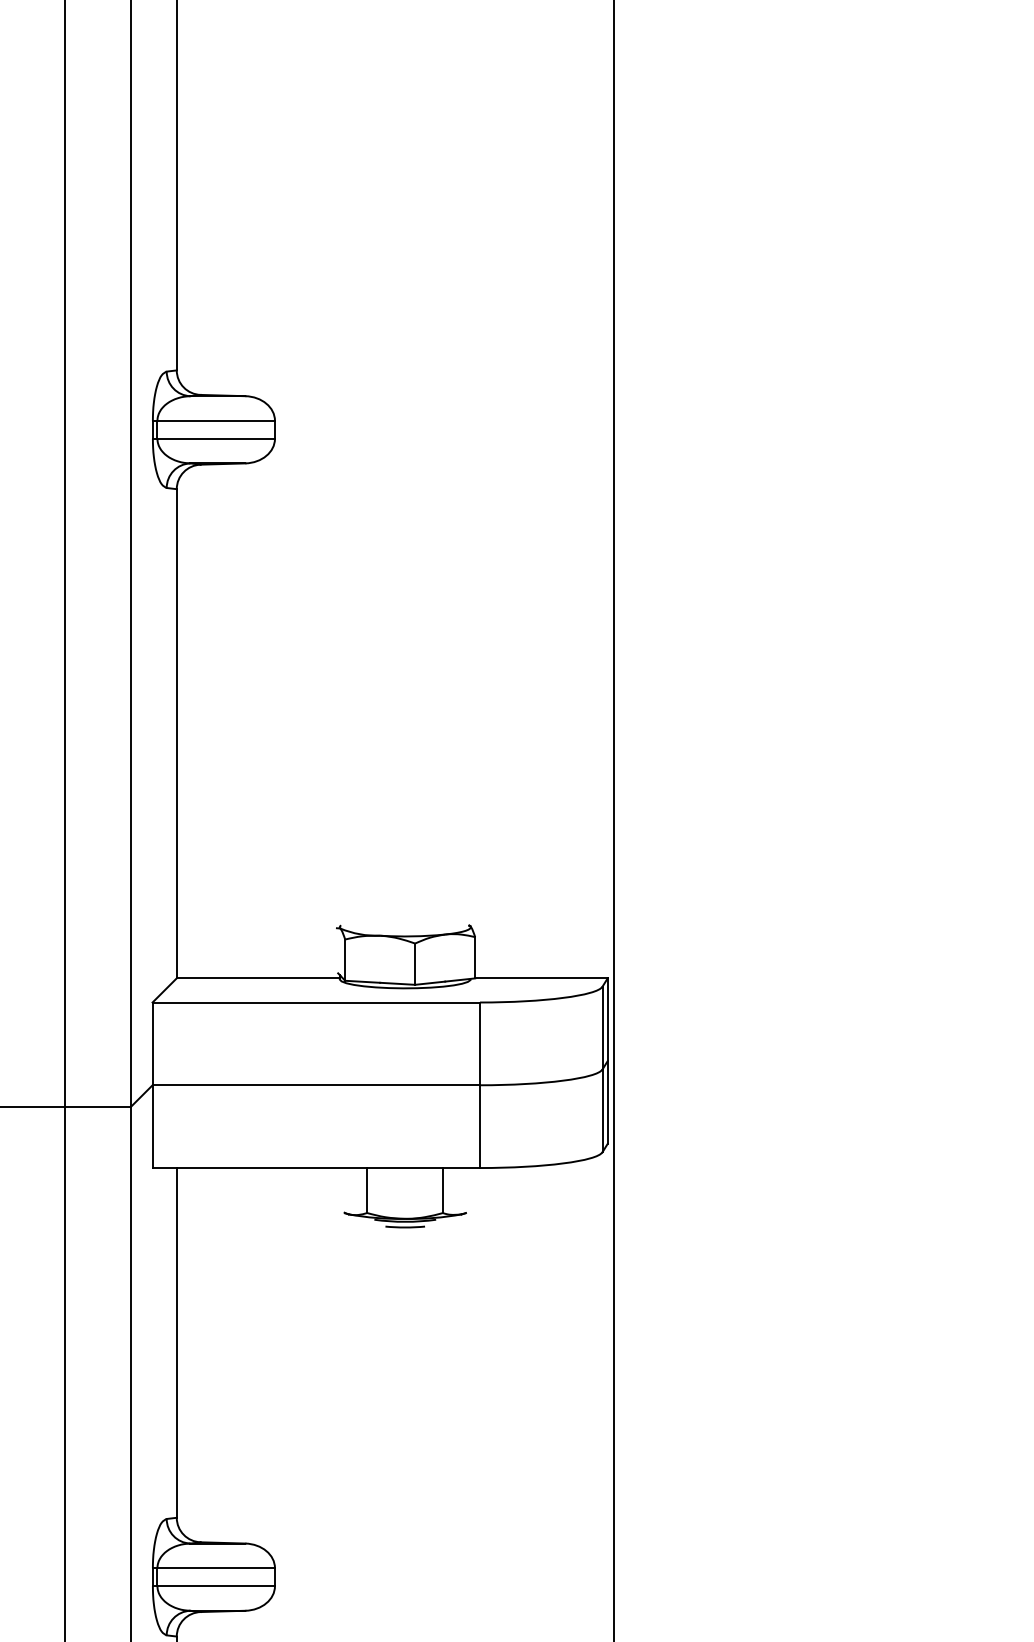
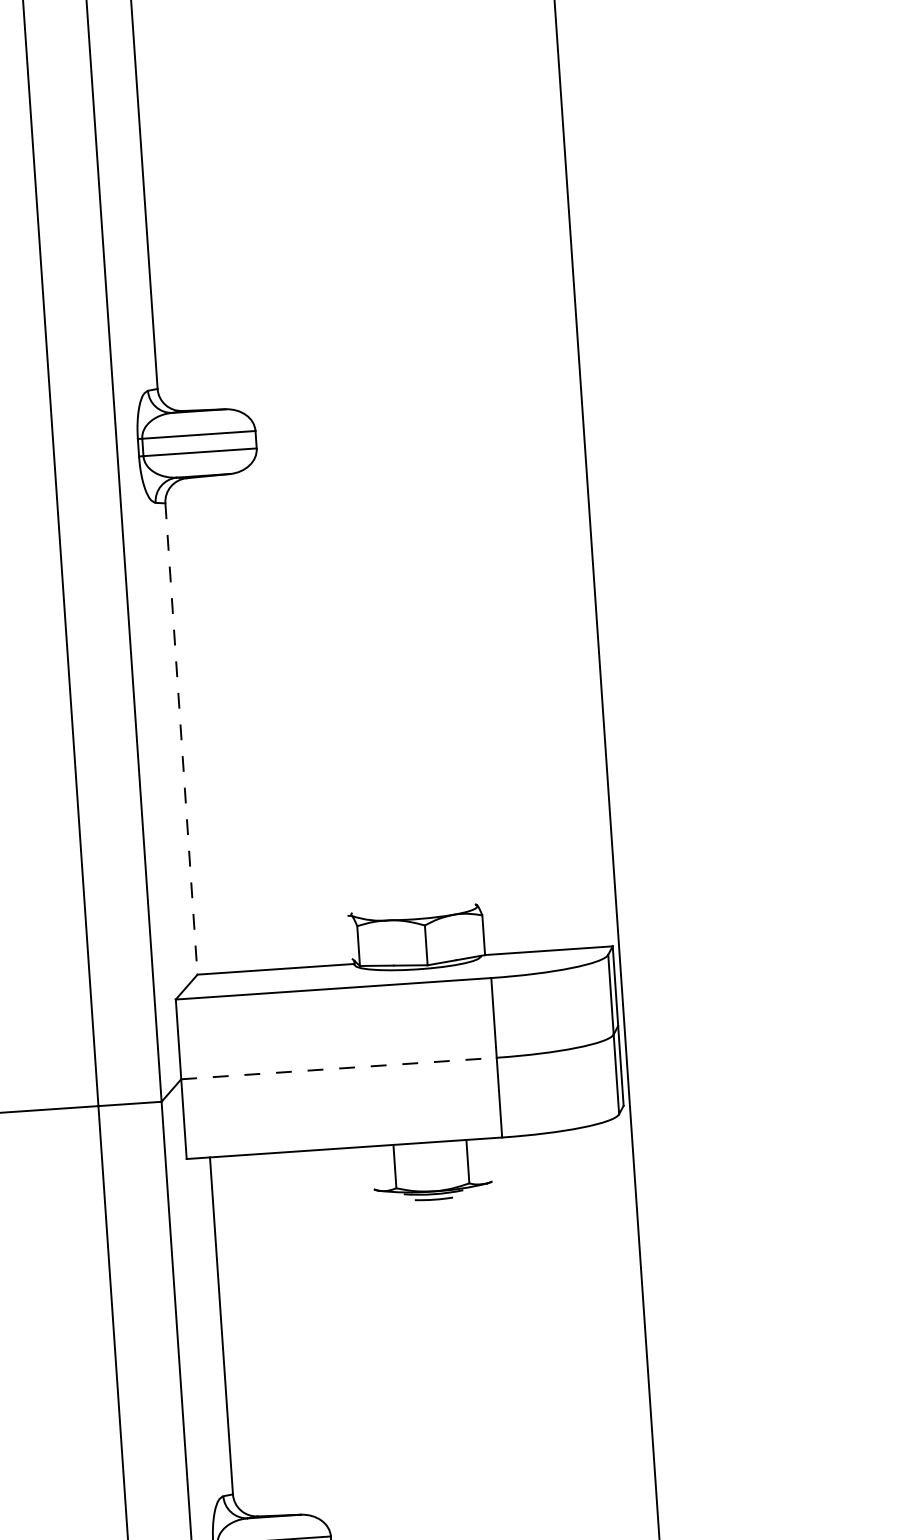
line: (176, 733) -> (181, 738), solid -> dashed
line: (316, 1085) -> (339, 1068), solid -> dashed

